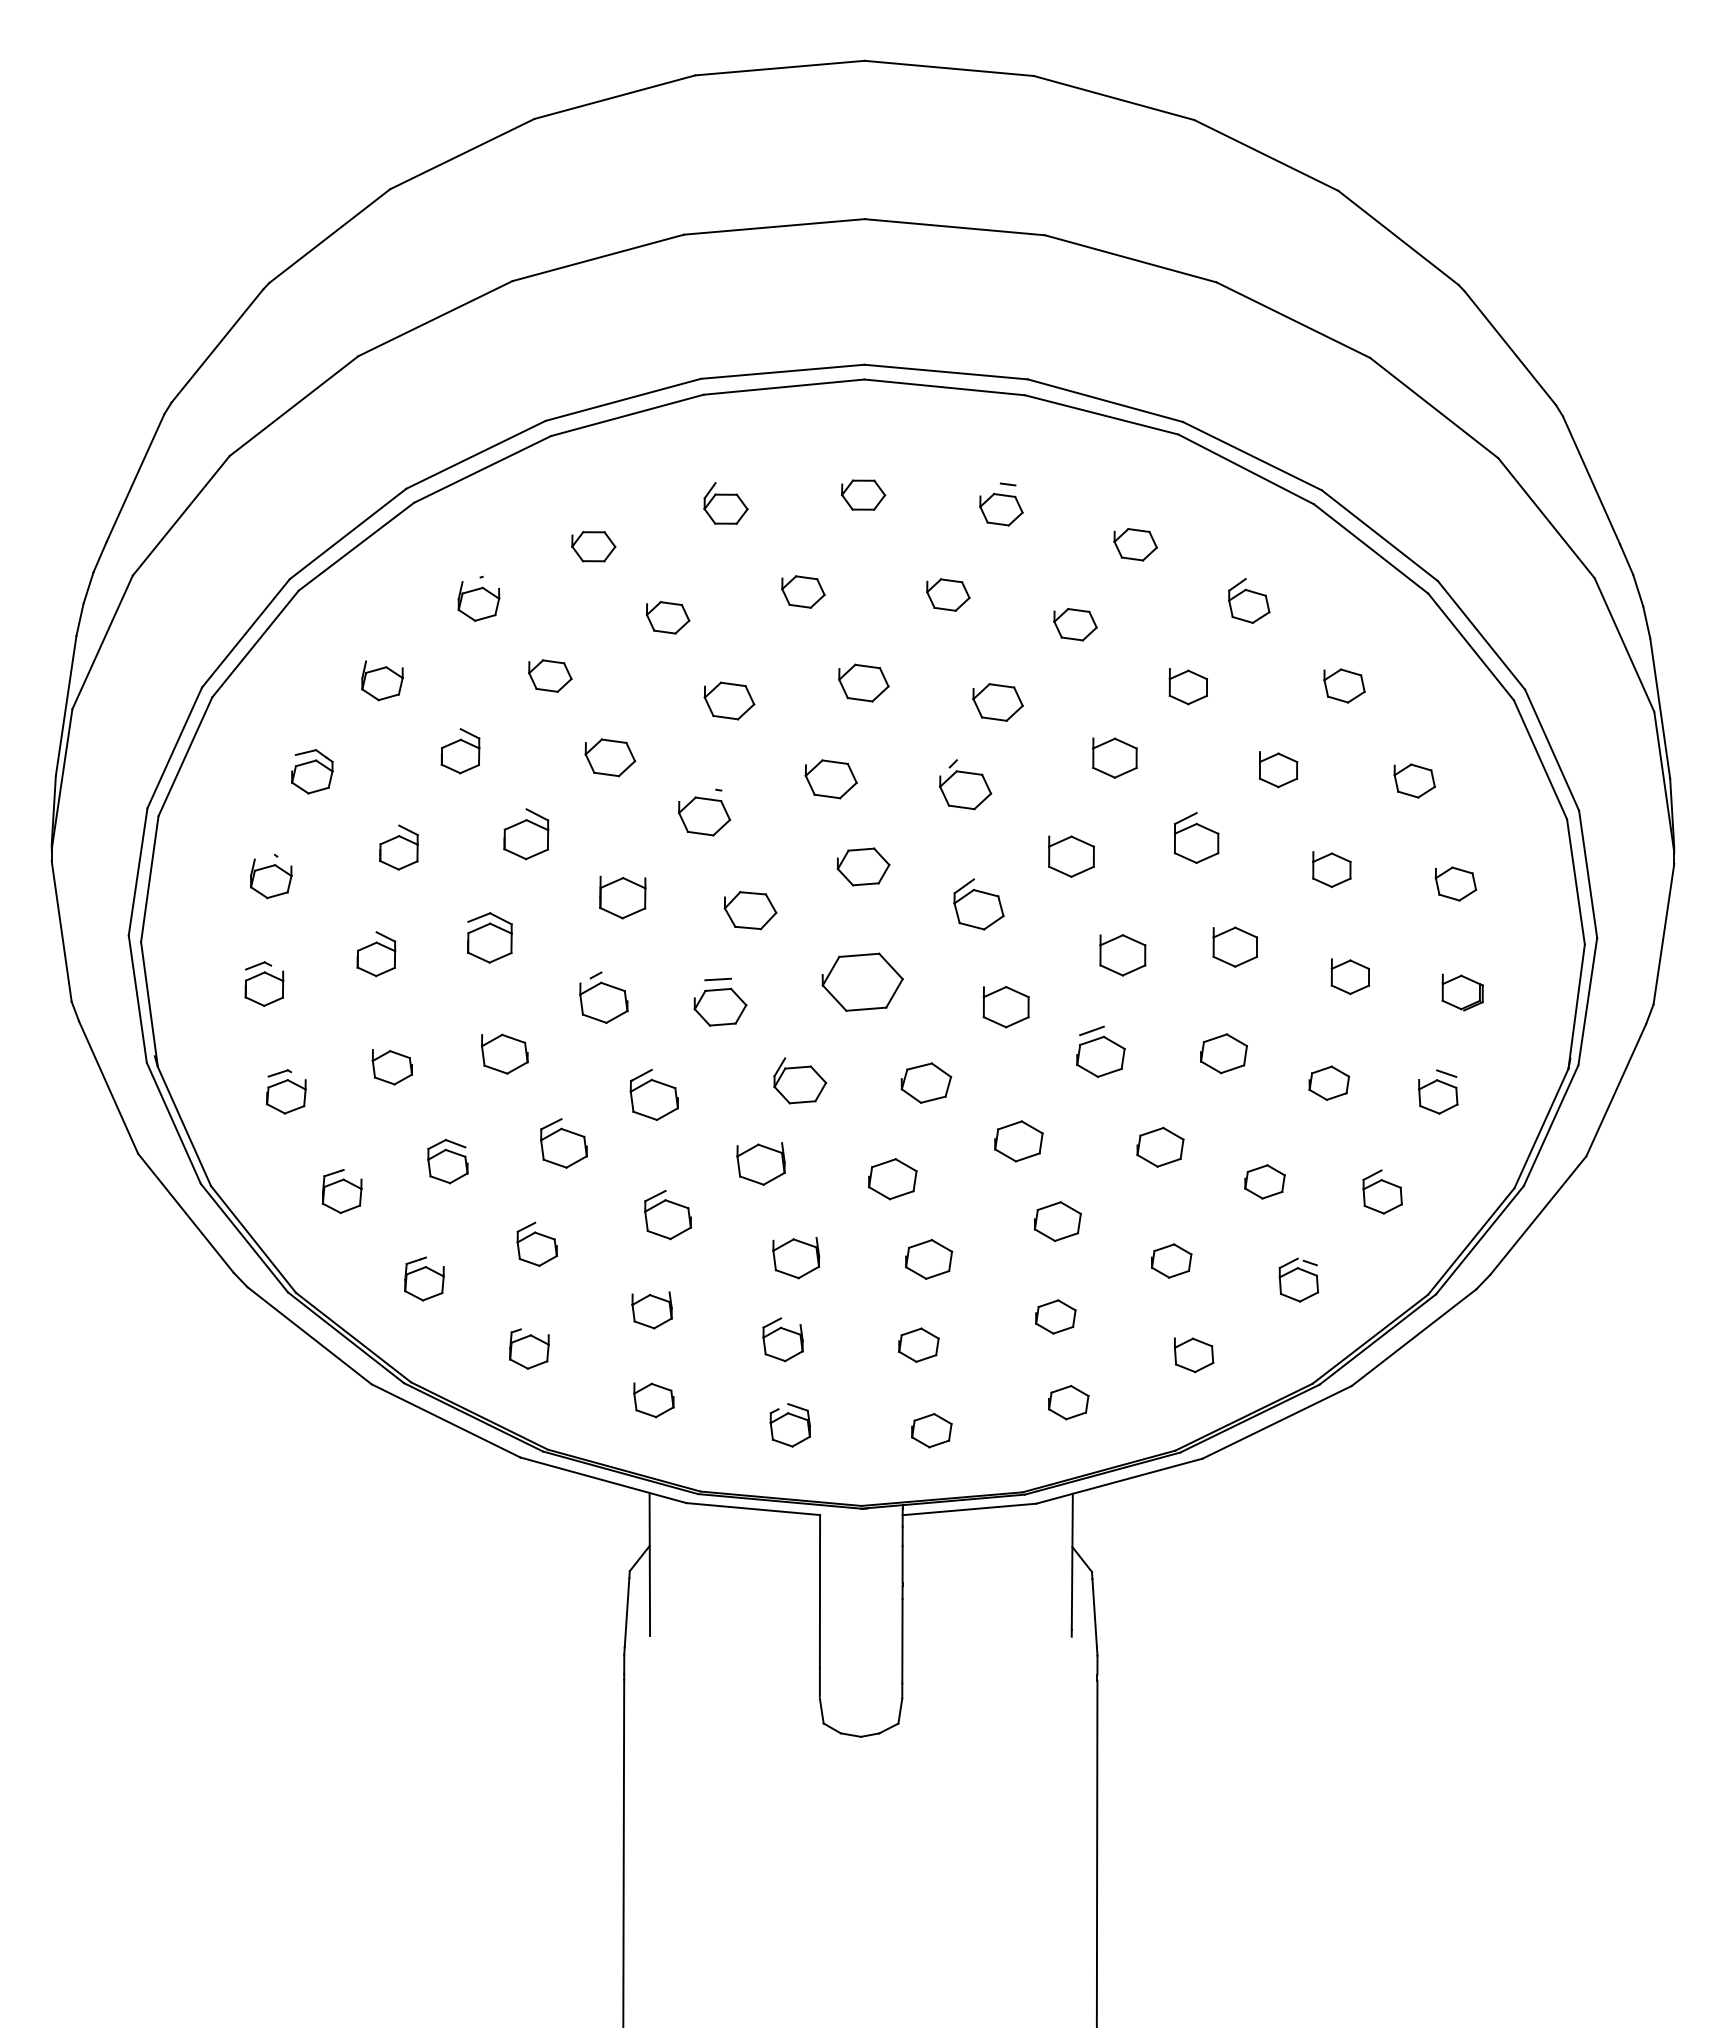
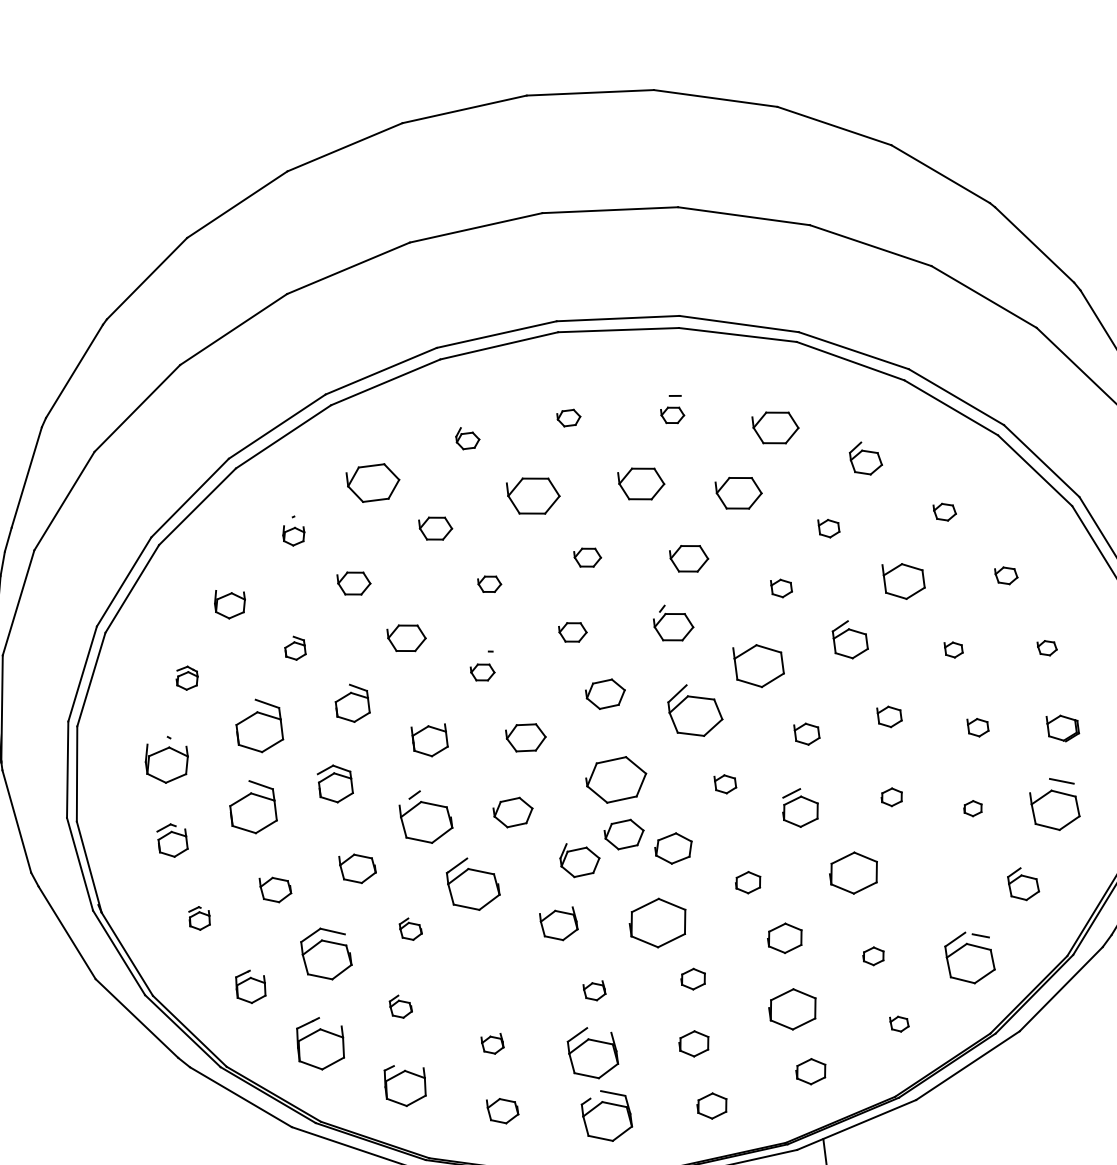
part: (863, 494) -> (568, 417), size x0.7
part: (725, 503) -> (467, 438), size x0.7
part: (1001, 509) -> (672, 415), size x0.7
part: (1135, 544) -> (775, 427), size x1.4
part: (593, 546) -> (373, 483), size x1.6
part: (803, 591) -> (533, 495), size x1.6
part: (948, 594) -> (641, 483), size x1.4
part: (478, 601) -> (293, 535), size x0.7
part: (1075, 624) -> (739, 493), size x1.4
part: (863, 682) -> (587, 557), size x0.7
part: (1344, 685) -> (944, 511), size x0.7
part: (1187, 686) -> (828, 528), size x0.7
part: (729, 700) -> (489, 583), size x0.6
part: (460, 751) -> (295, 648), size x0.7
part: (1114, 757) -> (781, 588), size x0.6
part: (1278, 769) -> (904, 580), size x1.4
part: (312, 771) -> (187, 677), size x0.7
part: (830, 779) -> (572, 632), size x0.7
part: (1414, 780) -> (1006, 575), size x0.7
part: (704, 816) -> (482, 672), size x0.6
part: (398, 847) -> (258, 725), size x1.6
part: (1071, 856) -> (759, 665), size x1.4
part: (1331, 869) -> (953, 649), size x0.6
part: (271, 876) -> (167, 759), size x1.4
part: (1455, 883) -> (1047, 647), size x0.6
part: (978, 904) -> (694, 710), size x1.4
part: (1234, 946) -> (889, 716), size x0.7
part: (376, 954) -> (252, 807), size x1.6
part: (1122, 955) -> (806, 734), size x0.7
part: (1350, 976) -> (978, 727), size x0.7
line: (718, 979) -> (509, 792), removed
part: (603, 997) -> (425, 816), size x1.4
part: (1005, 1007) -> (725, 784), size x0.6
part: (1223, 1053) -> (891, 797), size x0.6
part: (863, 1055) -> (624, 834), added
part: (1329, 1082) -> (973, 808), size x0.6
part: (286, 1091) -> (199, 918), size x0.7
part: (1438, 1091) -> (1054, 804), size x1.6
part: (653, 1094) -> (472, 884), size x1.4
part: (1018, 1141) -> (748, 882), size x0.7
part: (563, 1143) -> (410, 929), size x0.6
part: (1160, 1146) -> (854, 872), size x1.4
part: (447, 1161) -> (326, 954), size x1.6
part: (892, 1179) -> (658, 923), size x1.6
part: (1264, 1181) -> (934, 888), removed
part: (667, 1215) -> (494, 972), removed
part: (536, 1243) -> (400, 1006), size x0.7
part: (796, 1258) -> (594, 991), size x0.6
part: (929, 1259) -> (693, 979), size x0.7
part: (1171, 1260) -> (873, 955), size x0.7
part: (424, 1278) -> (320, 1043), size x1.6
part: (1298, 1279) -> (969, 957), size x1.6
part: (651, 1310) -> (492, 1044), size x0.7
part: (1055, 1316) -> (792, 1009), size x1.6
part: (782, 1339) -> (592, 1053), size x1.6
part: (529, 1348) -> (405, 1084), size x1.4
part: (1193, 1355) -> (899, 1024), size x0.6
part: (789, 1425) -> (606, 1116), size x1.6

